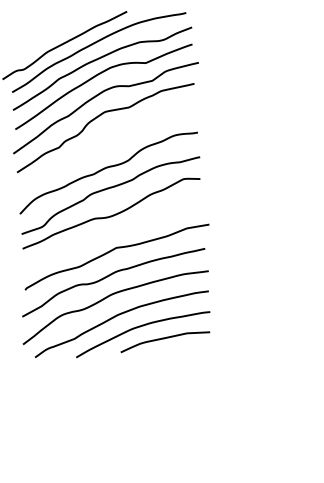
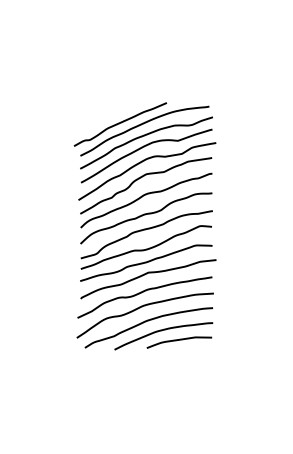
curve: (104, 142) -> (144, 196), added
curve: (112, 234) -> (146, 262), added

